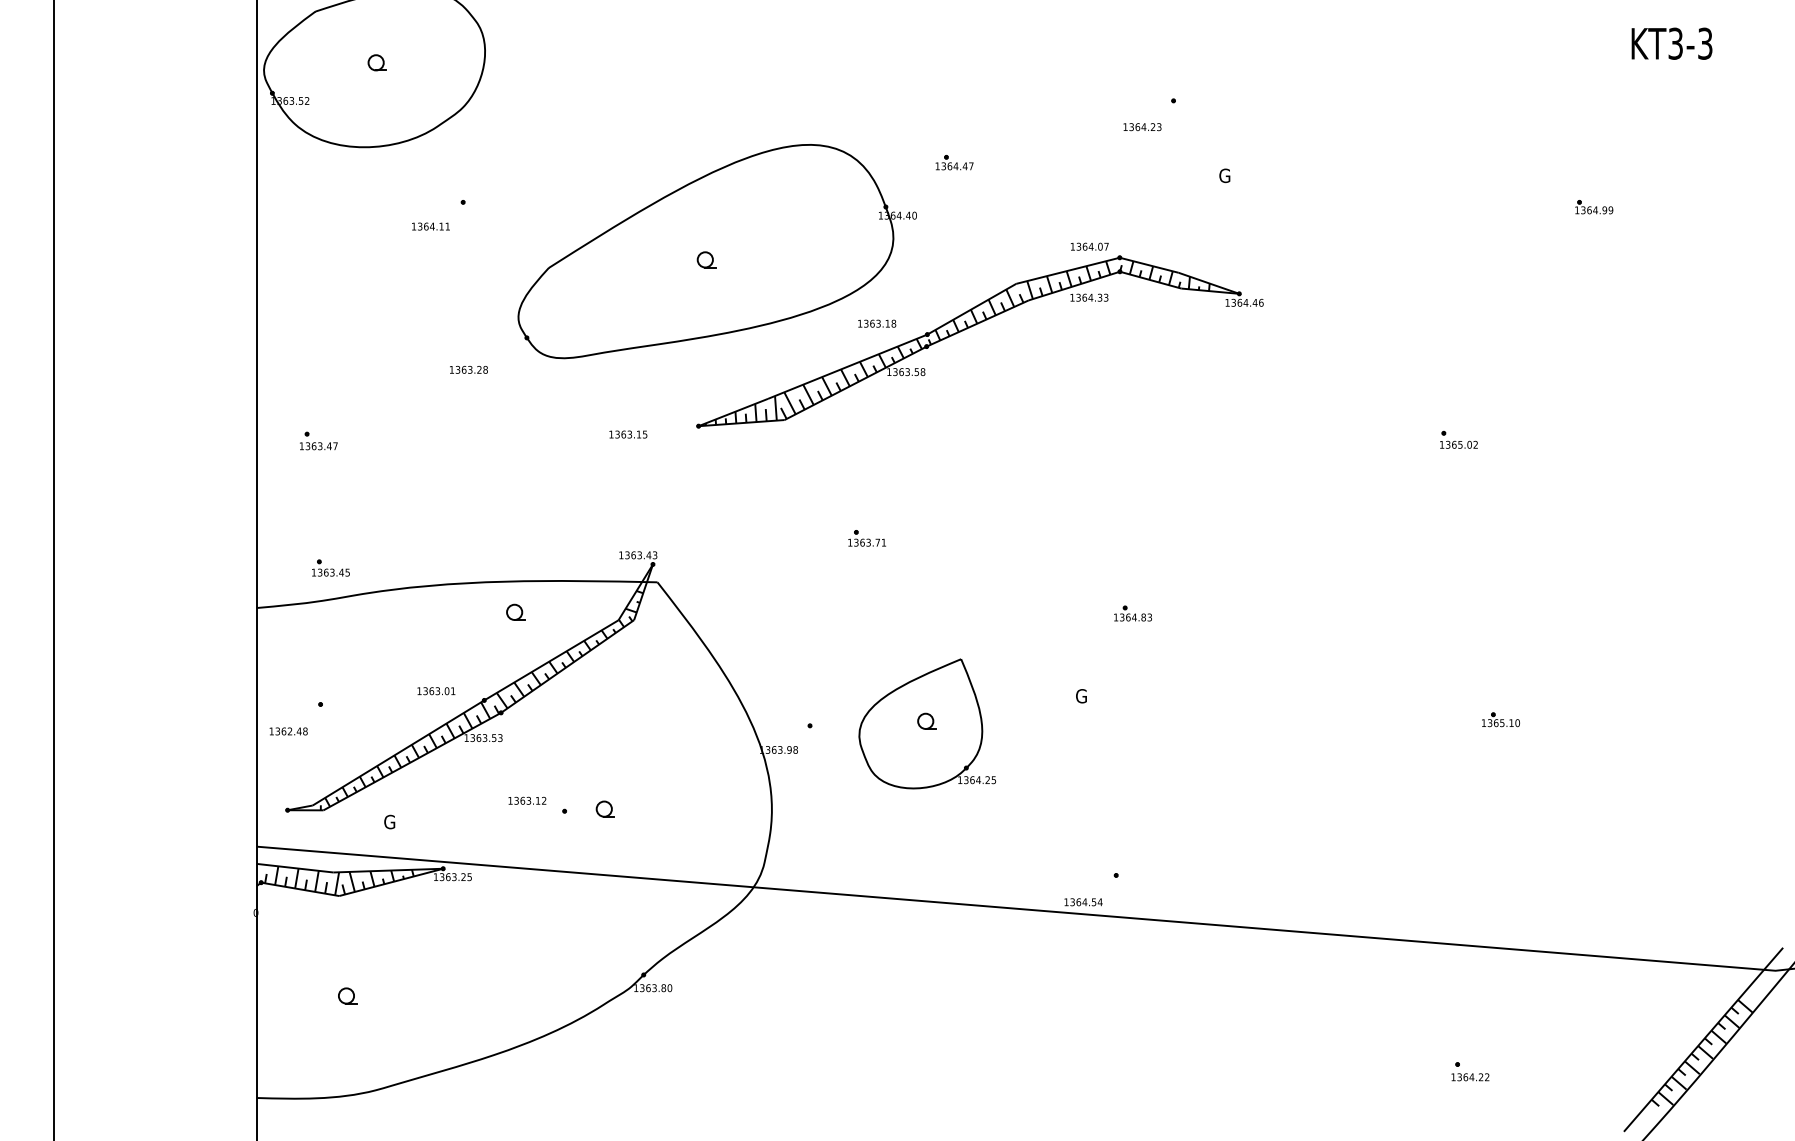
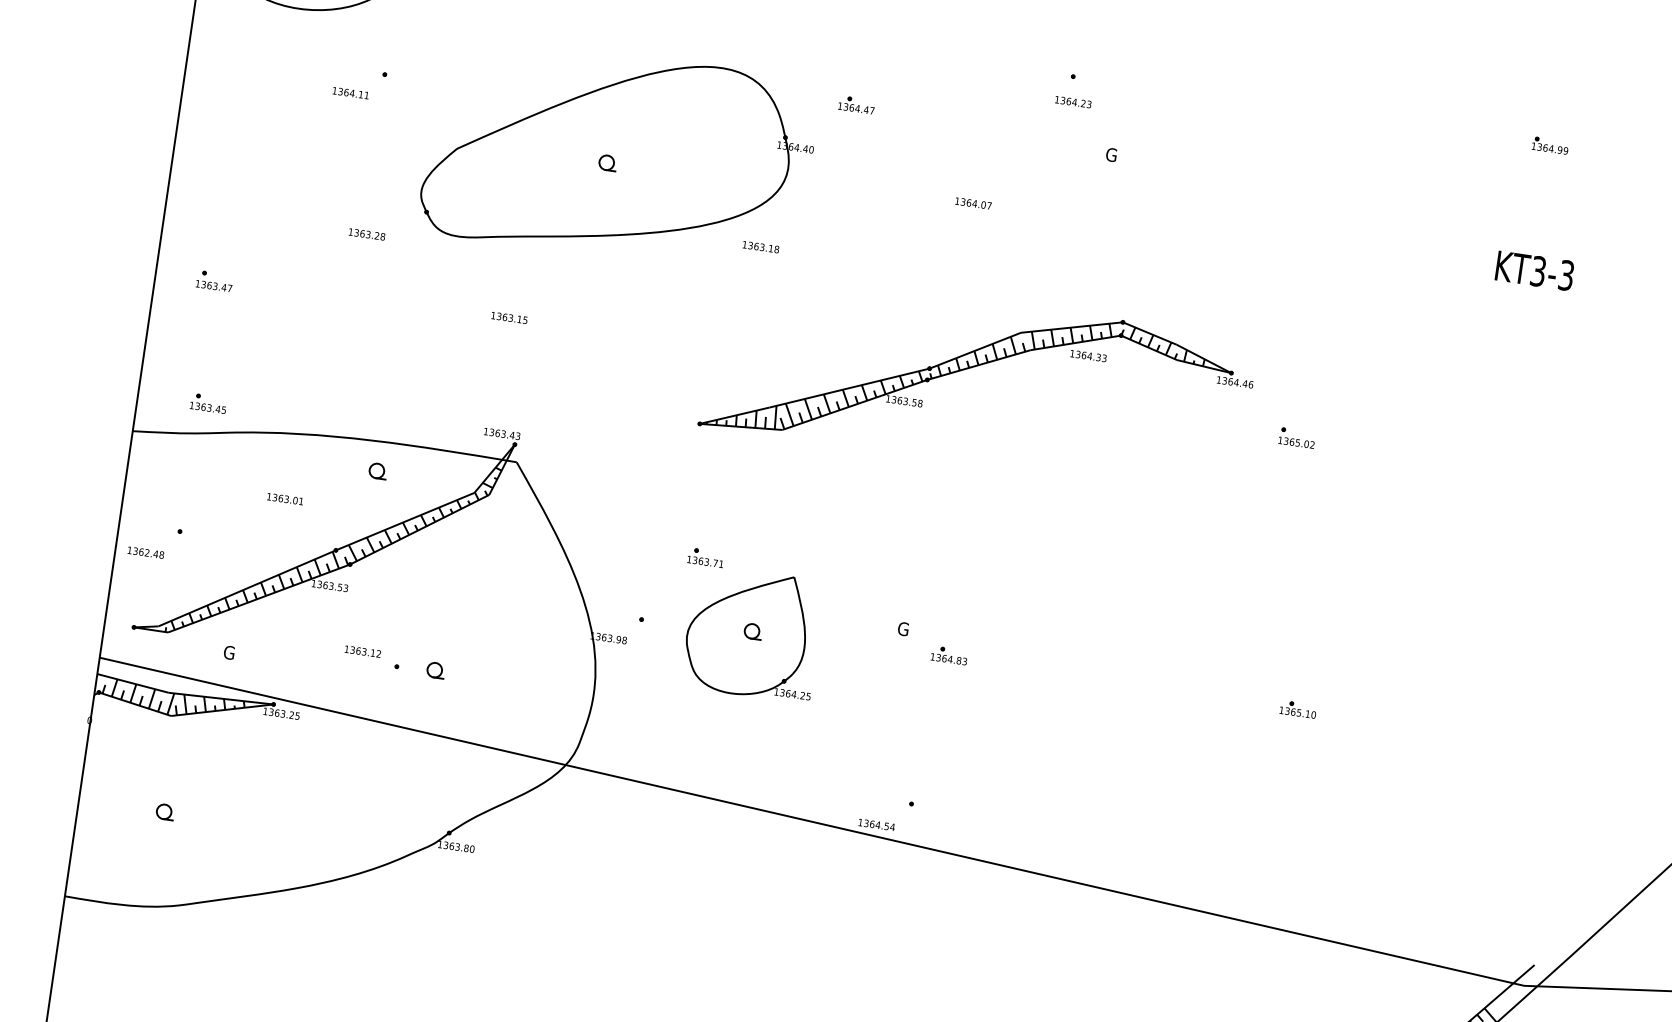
text: (1671, 43) -> (1534, 270), moved
text: (1142, 127) -> (1073, 102), moved
part: (1594, 207) -> (1550, 145), moved
part: (971, 327) -> (972, 367), moved
part: (866, 538) -> (705, 557), moved
part: (1132, 613) -> (948, 655), moved
text: (436, 691) -> (285, 499), moved

